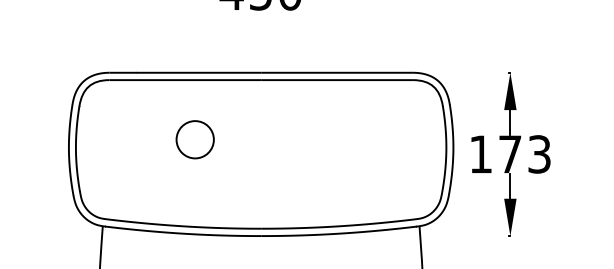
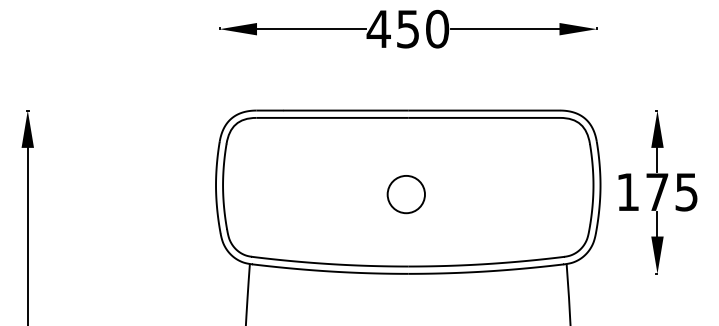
circle: (194, 139) -> (405, 194), moved
text: (539, 153) -> (686, 191), 173 -> 175

